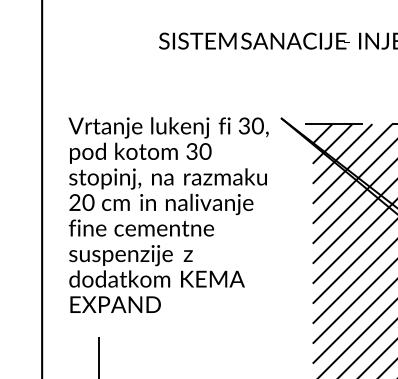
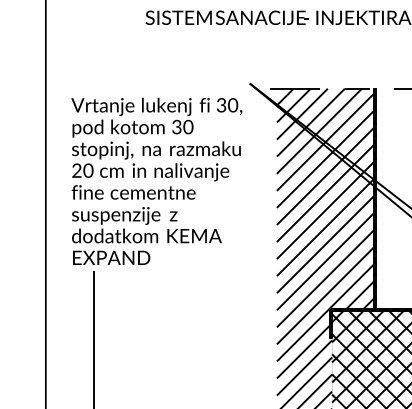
text: (168, 214) -> (156, 180), moved

